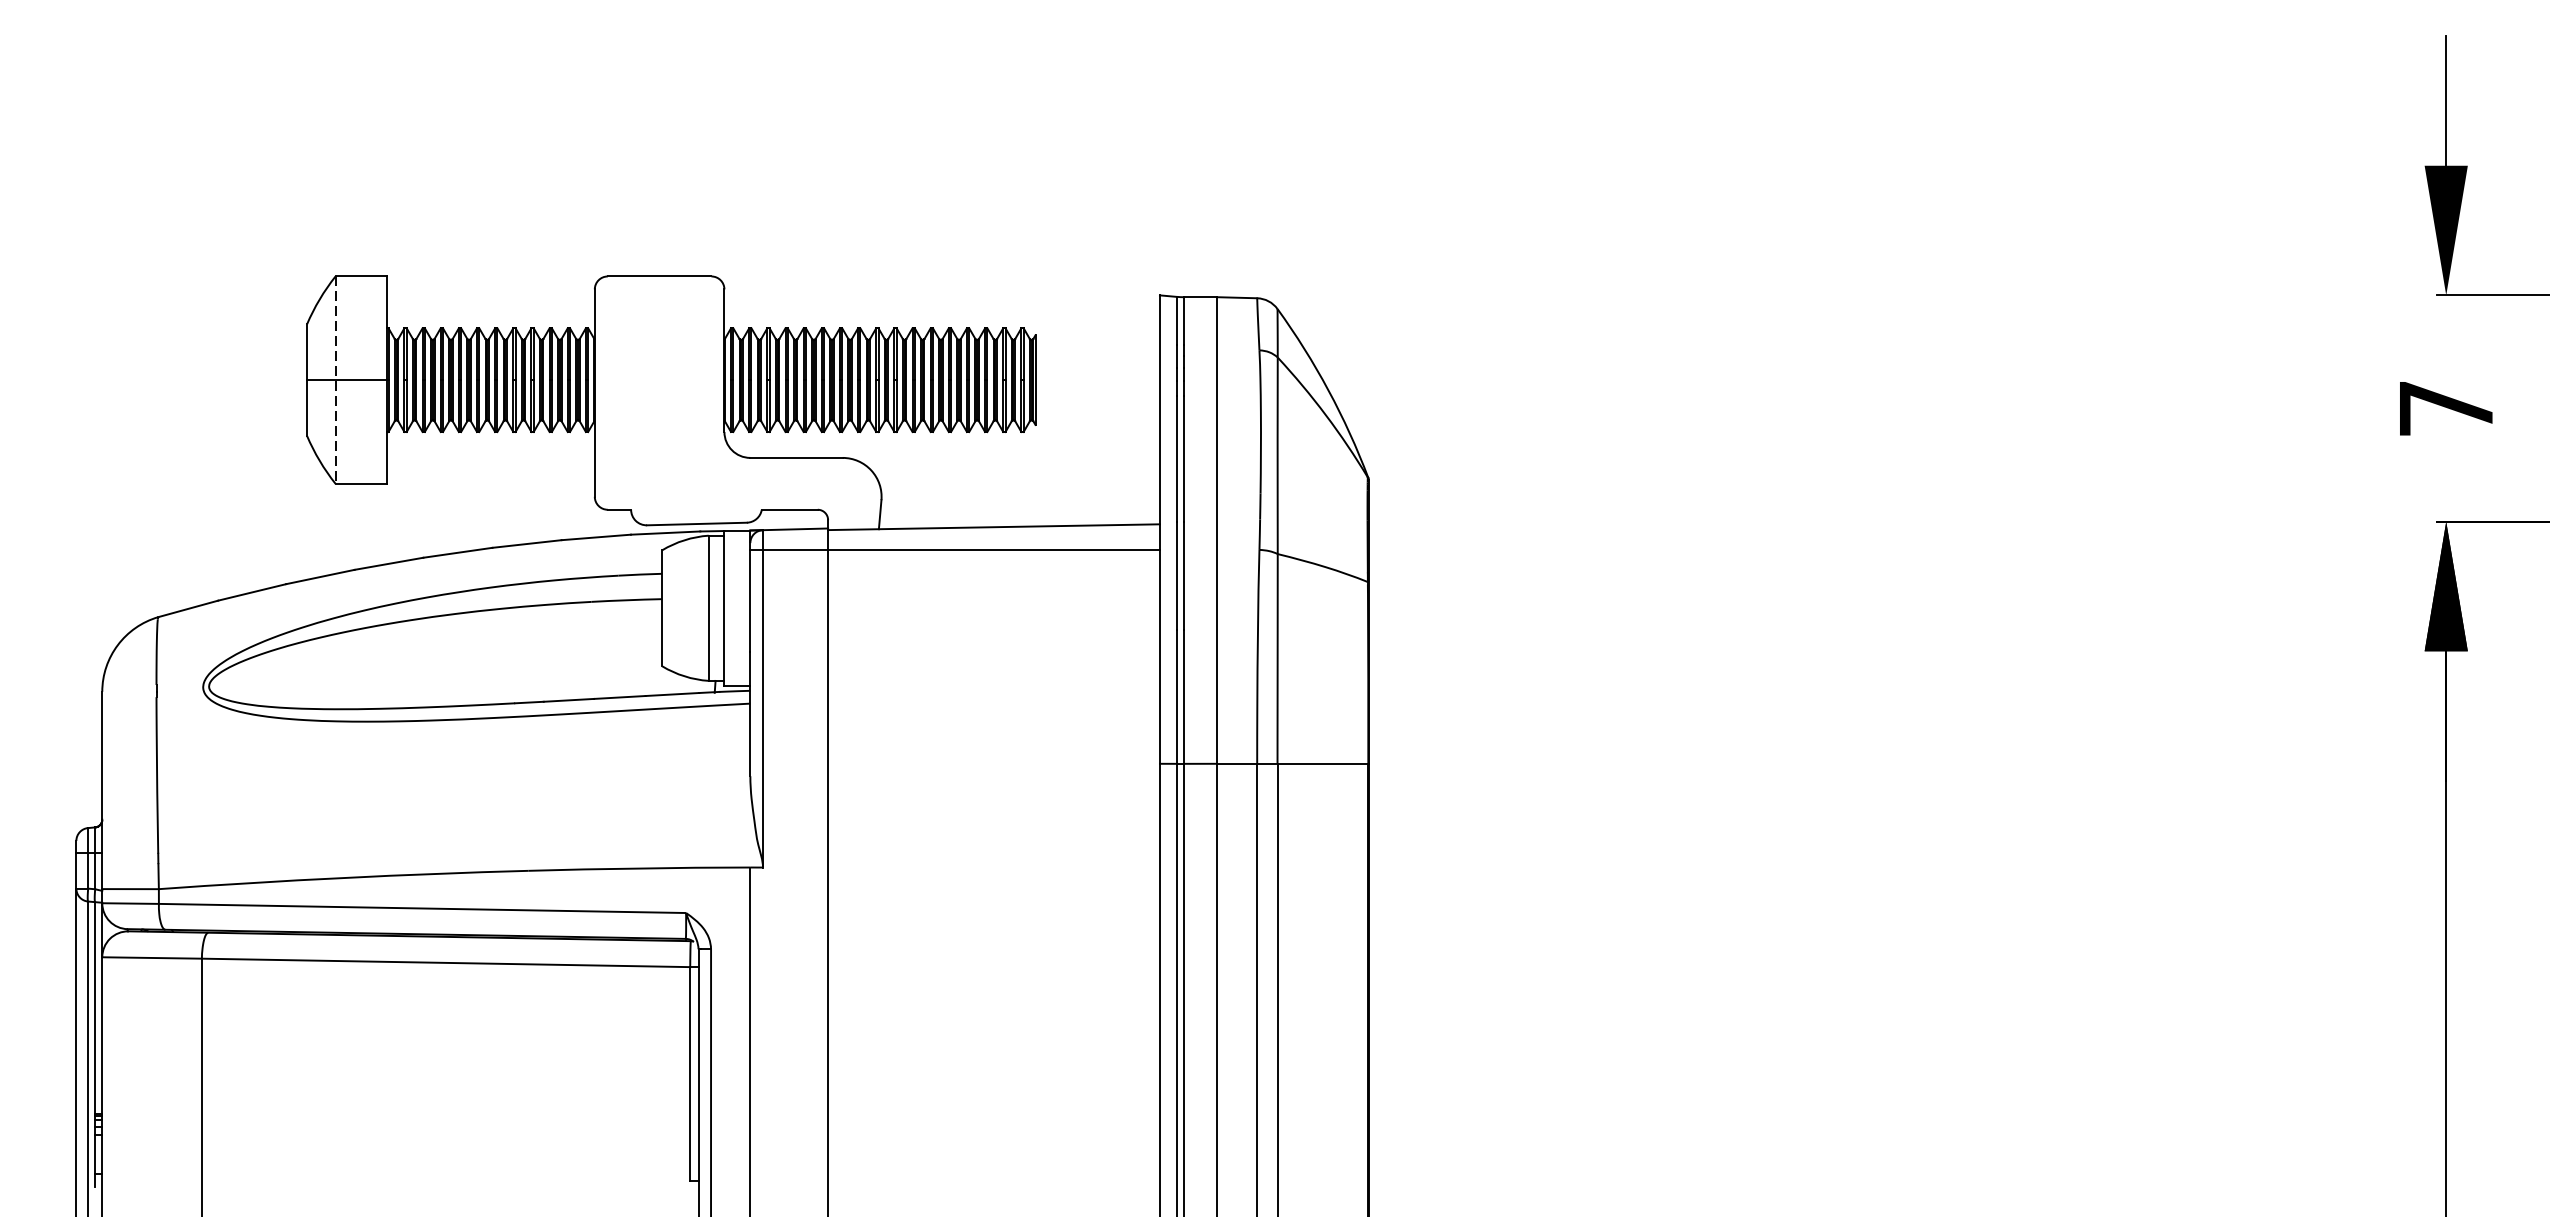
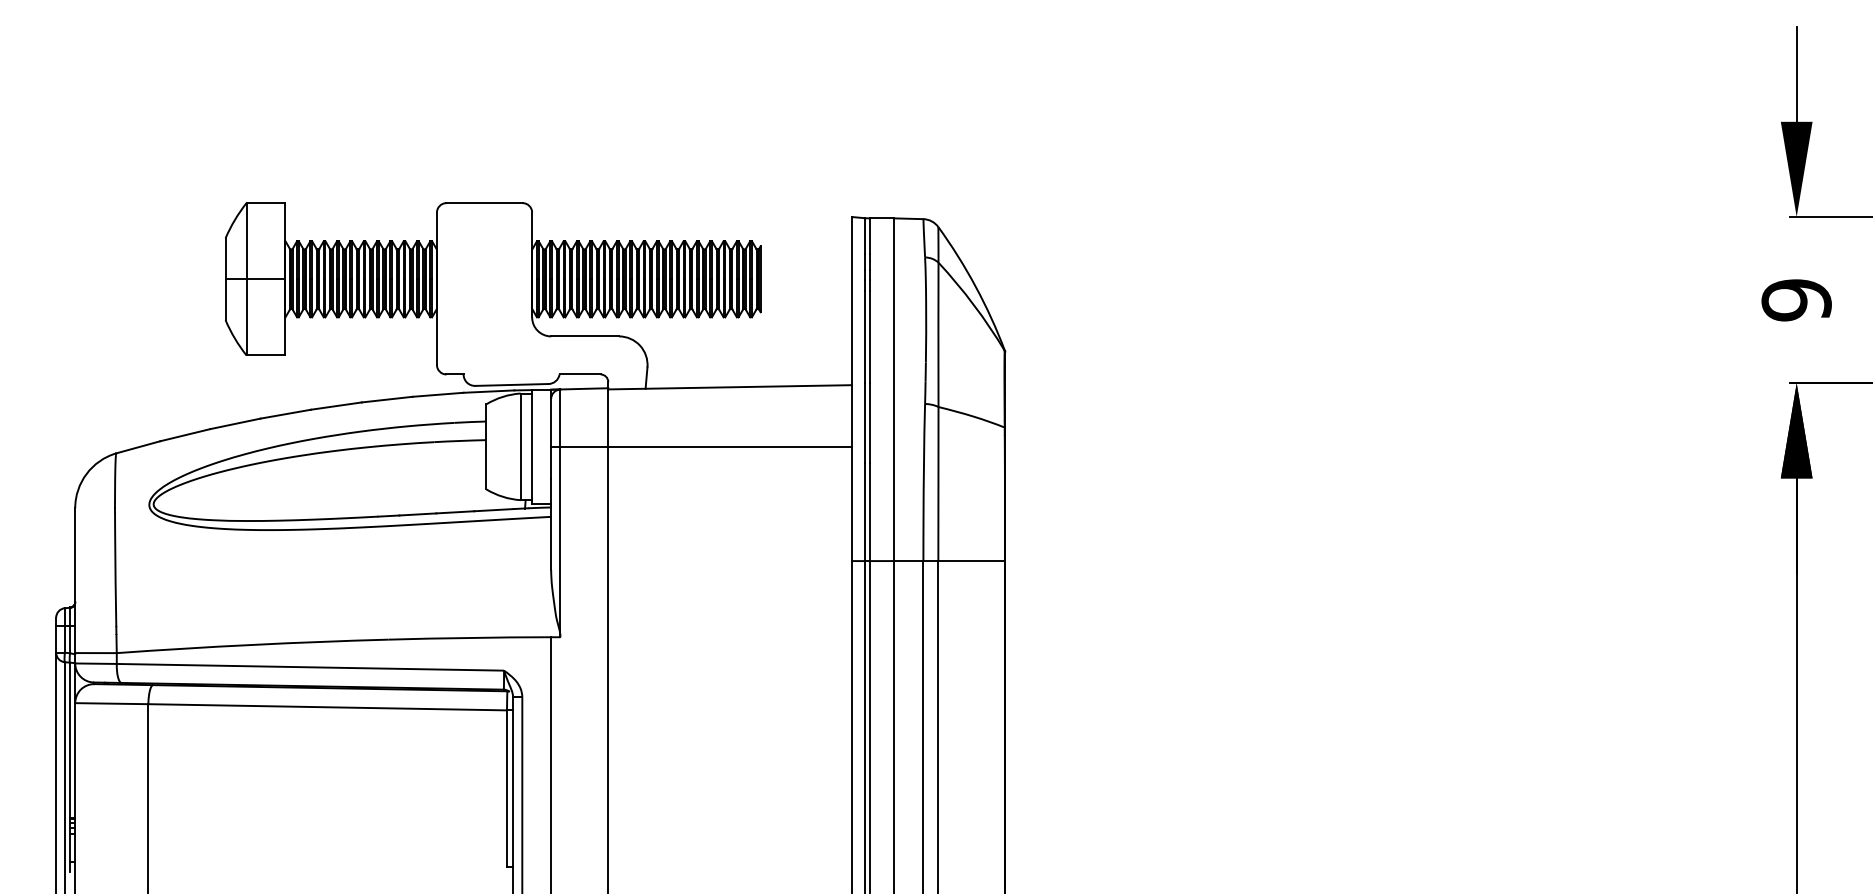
line: (335, 380) -> (246, 279), dashed -> solid
text: (2445, 409) -> (1796, 300), 7 -> 9
line: (955, 549) -> (701, 446), moved

